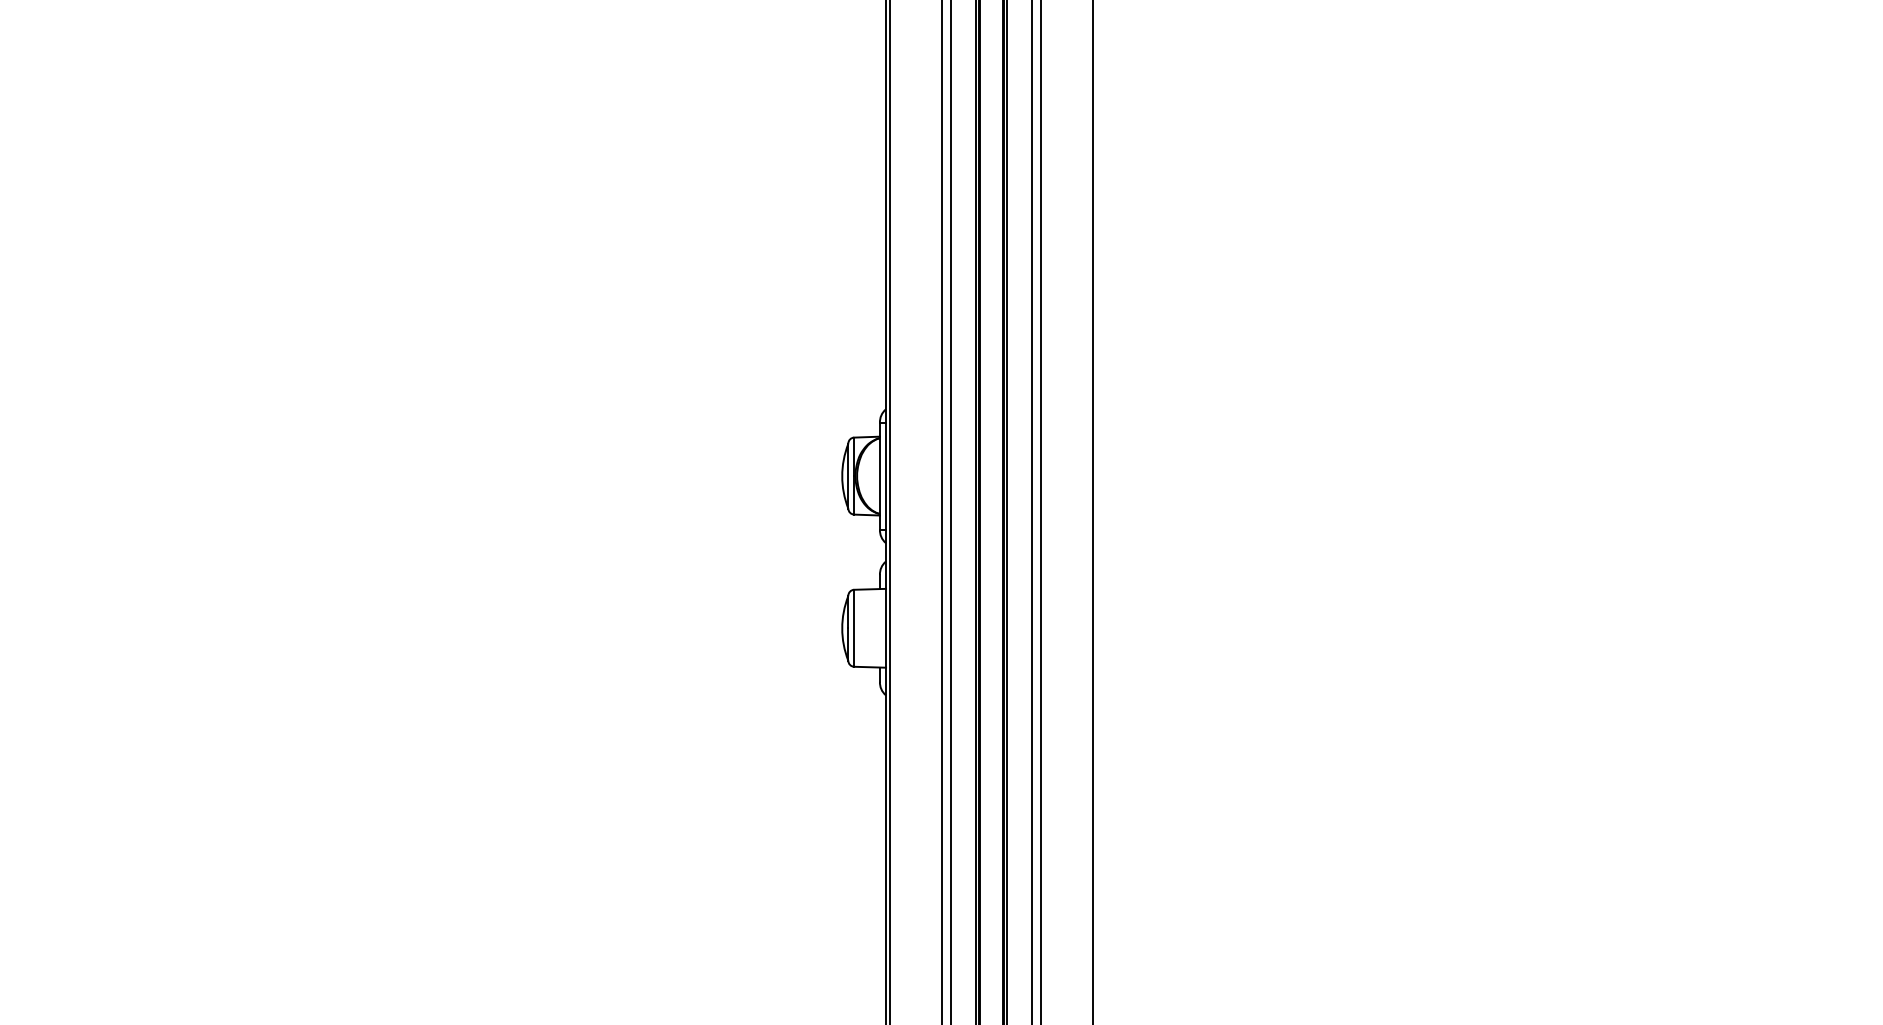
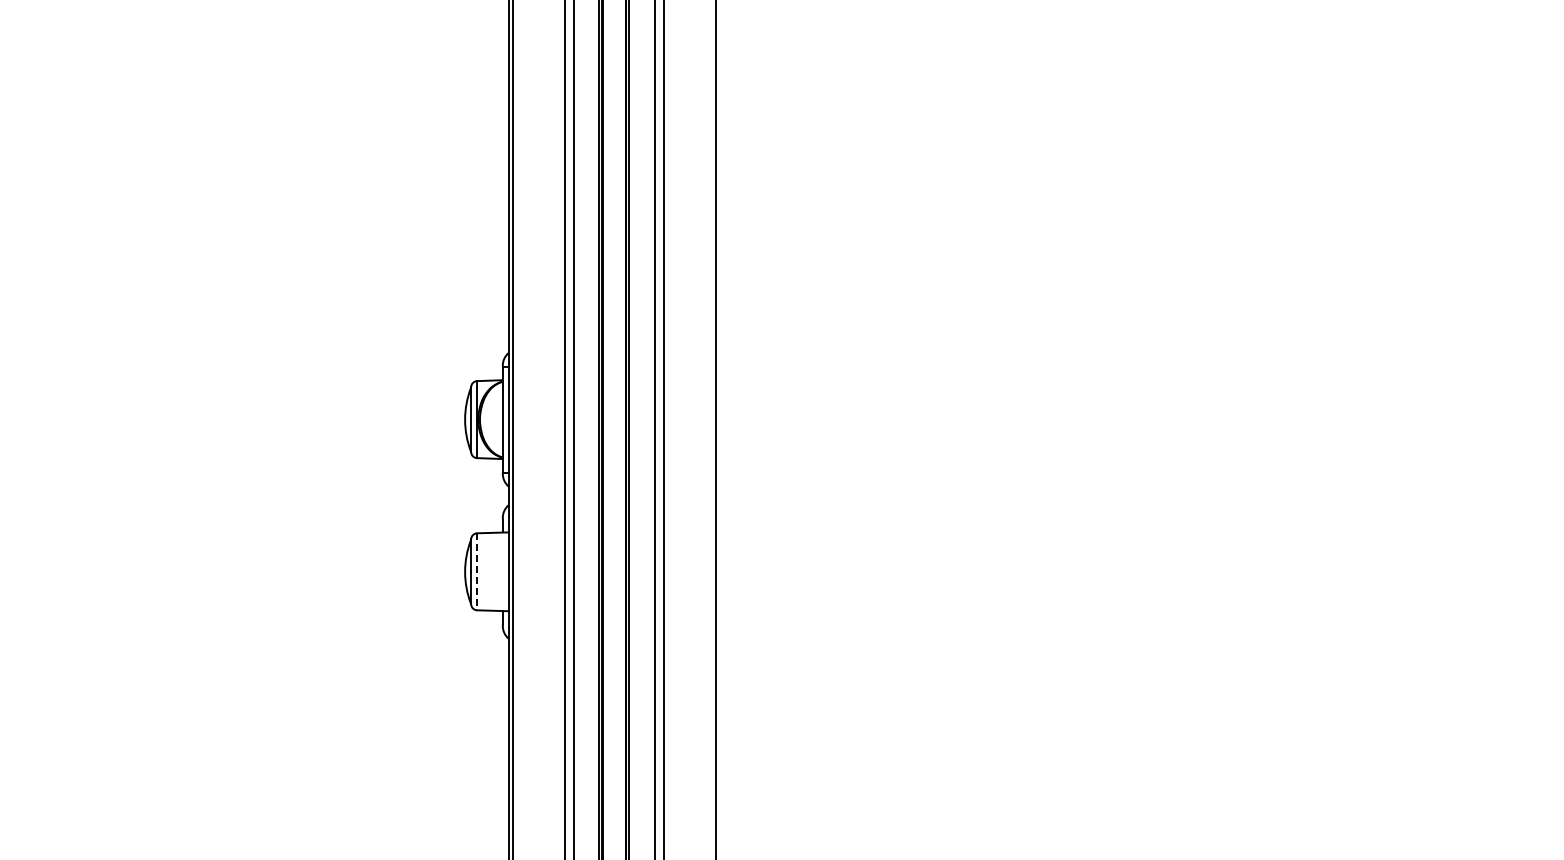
line: (854, 628) -> (477, 572), solid -> dashed

